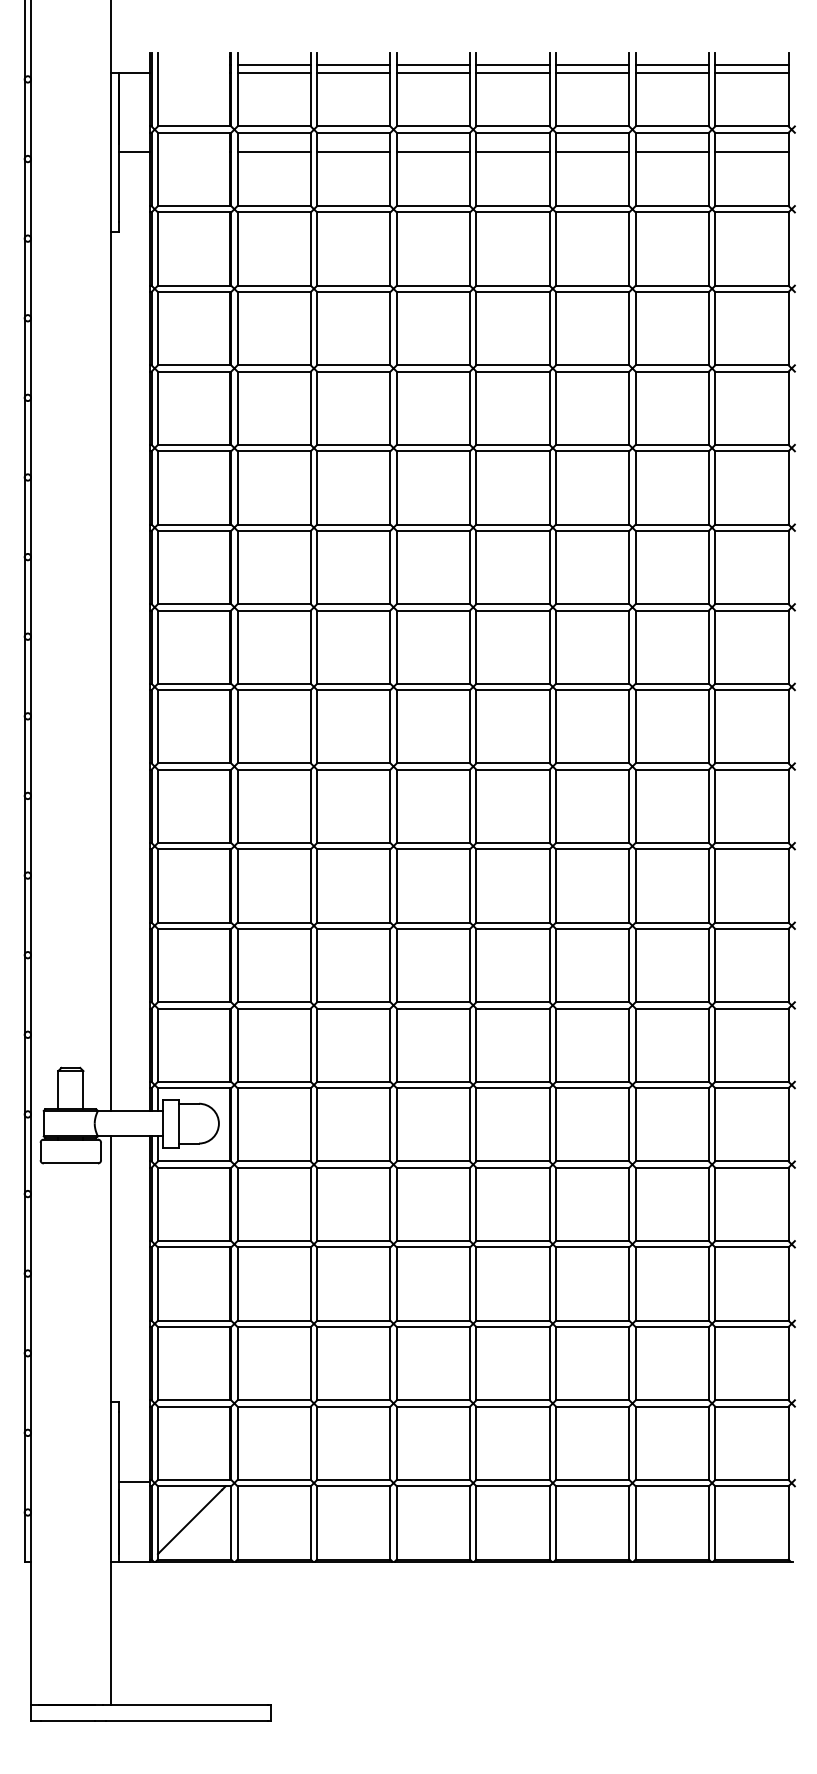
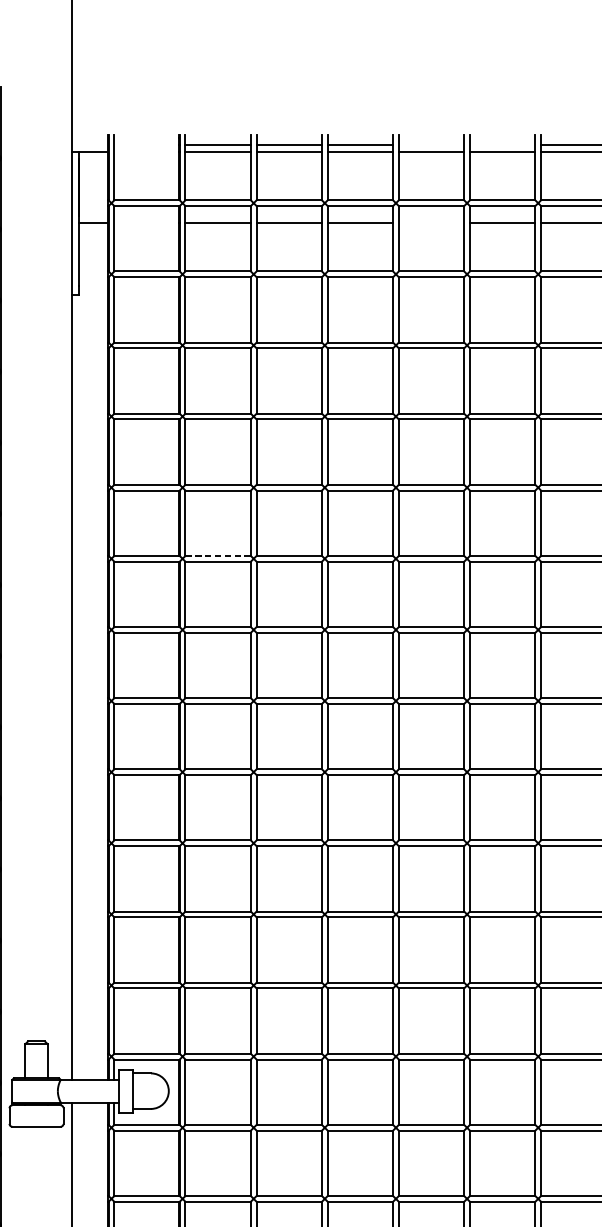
line: (512, 64) -> (431, 145), removed
line: (592, 64) -> (502, 145), removed
line: (512, 152) -> (431, 223), removed
line: (274, 524) -> (218, 555), solid -> dashed

